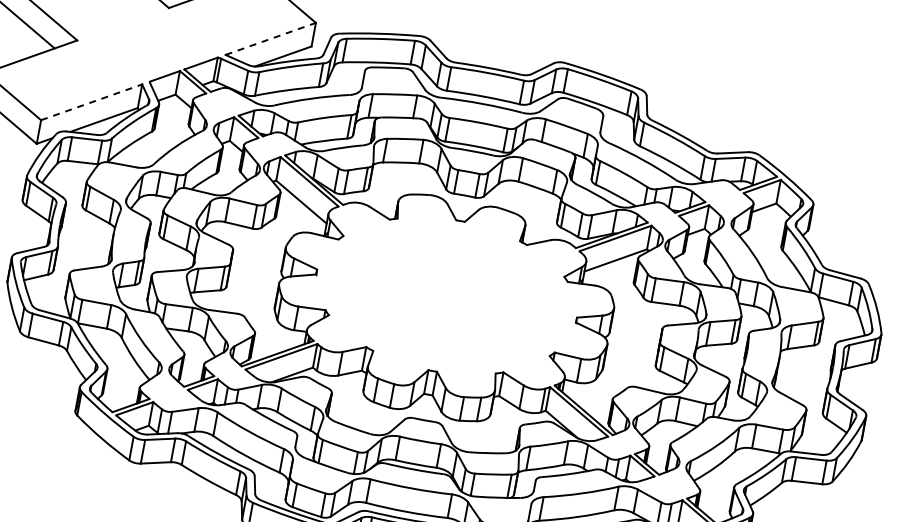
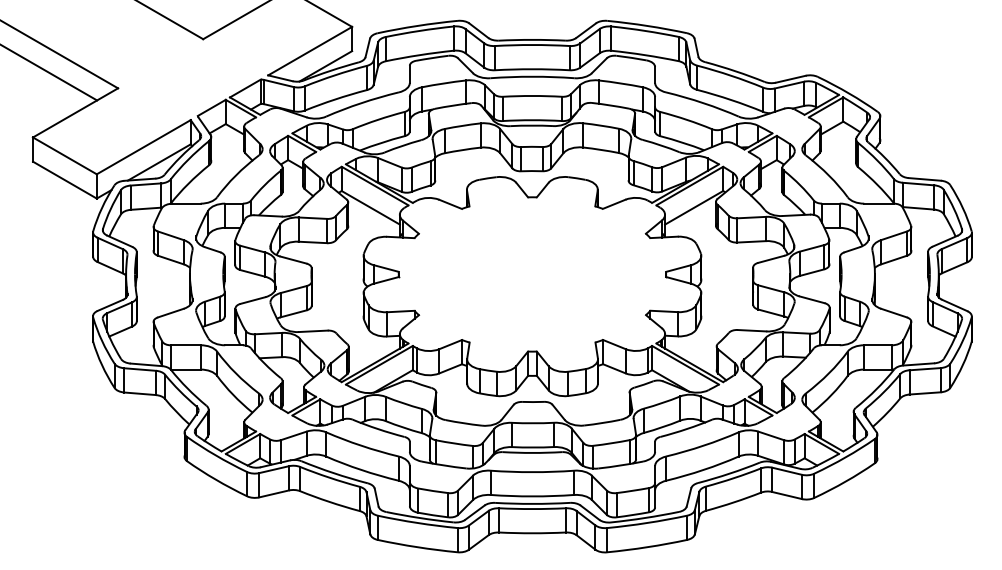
line: (271, 38) -> (310, 50), dashed -> solid
line: (92, 101) -> (144, 146), dashed -> solid

